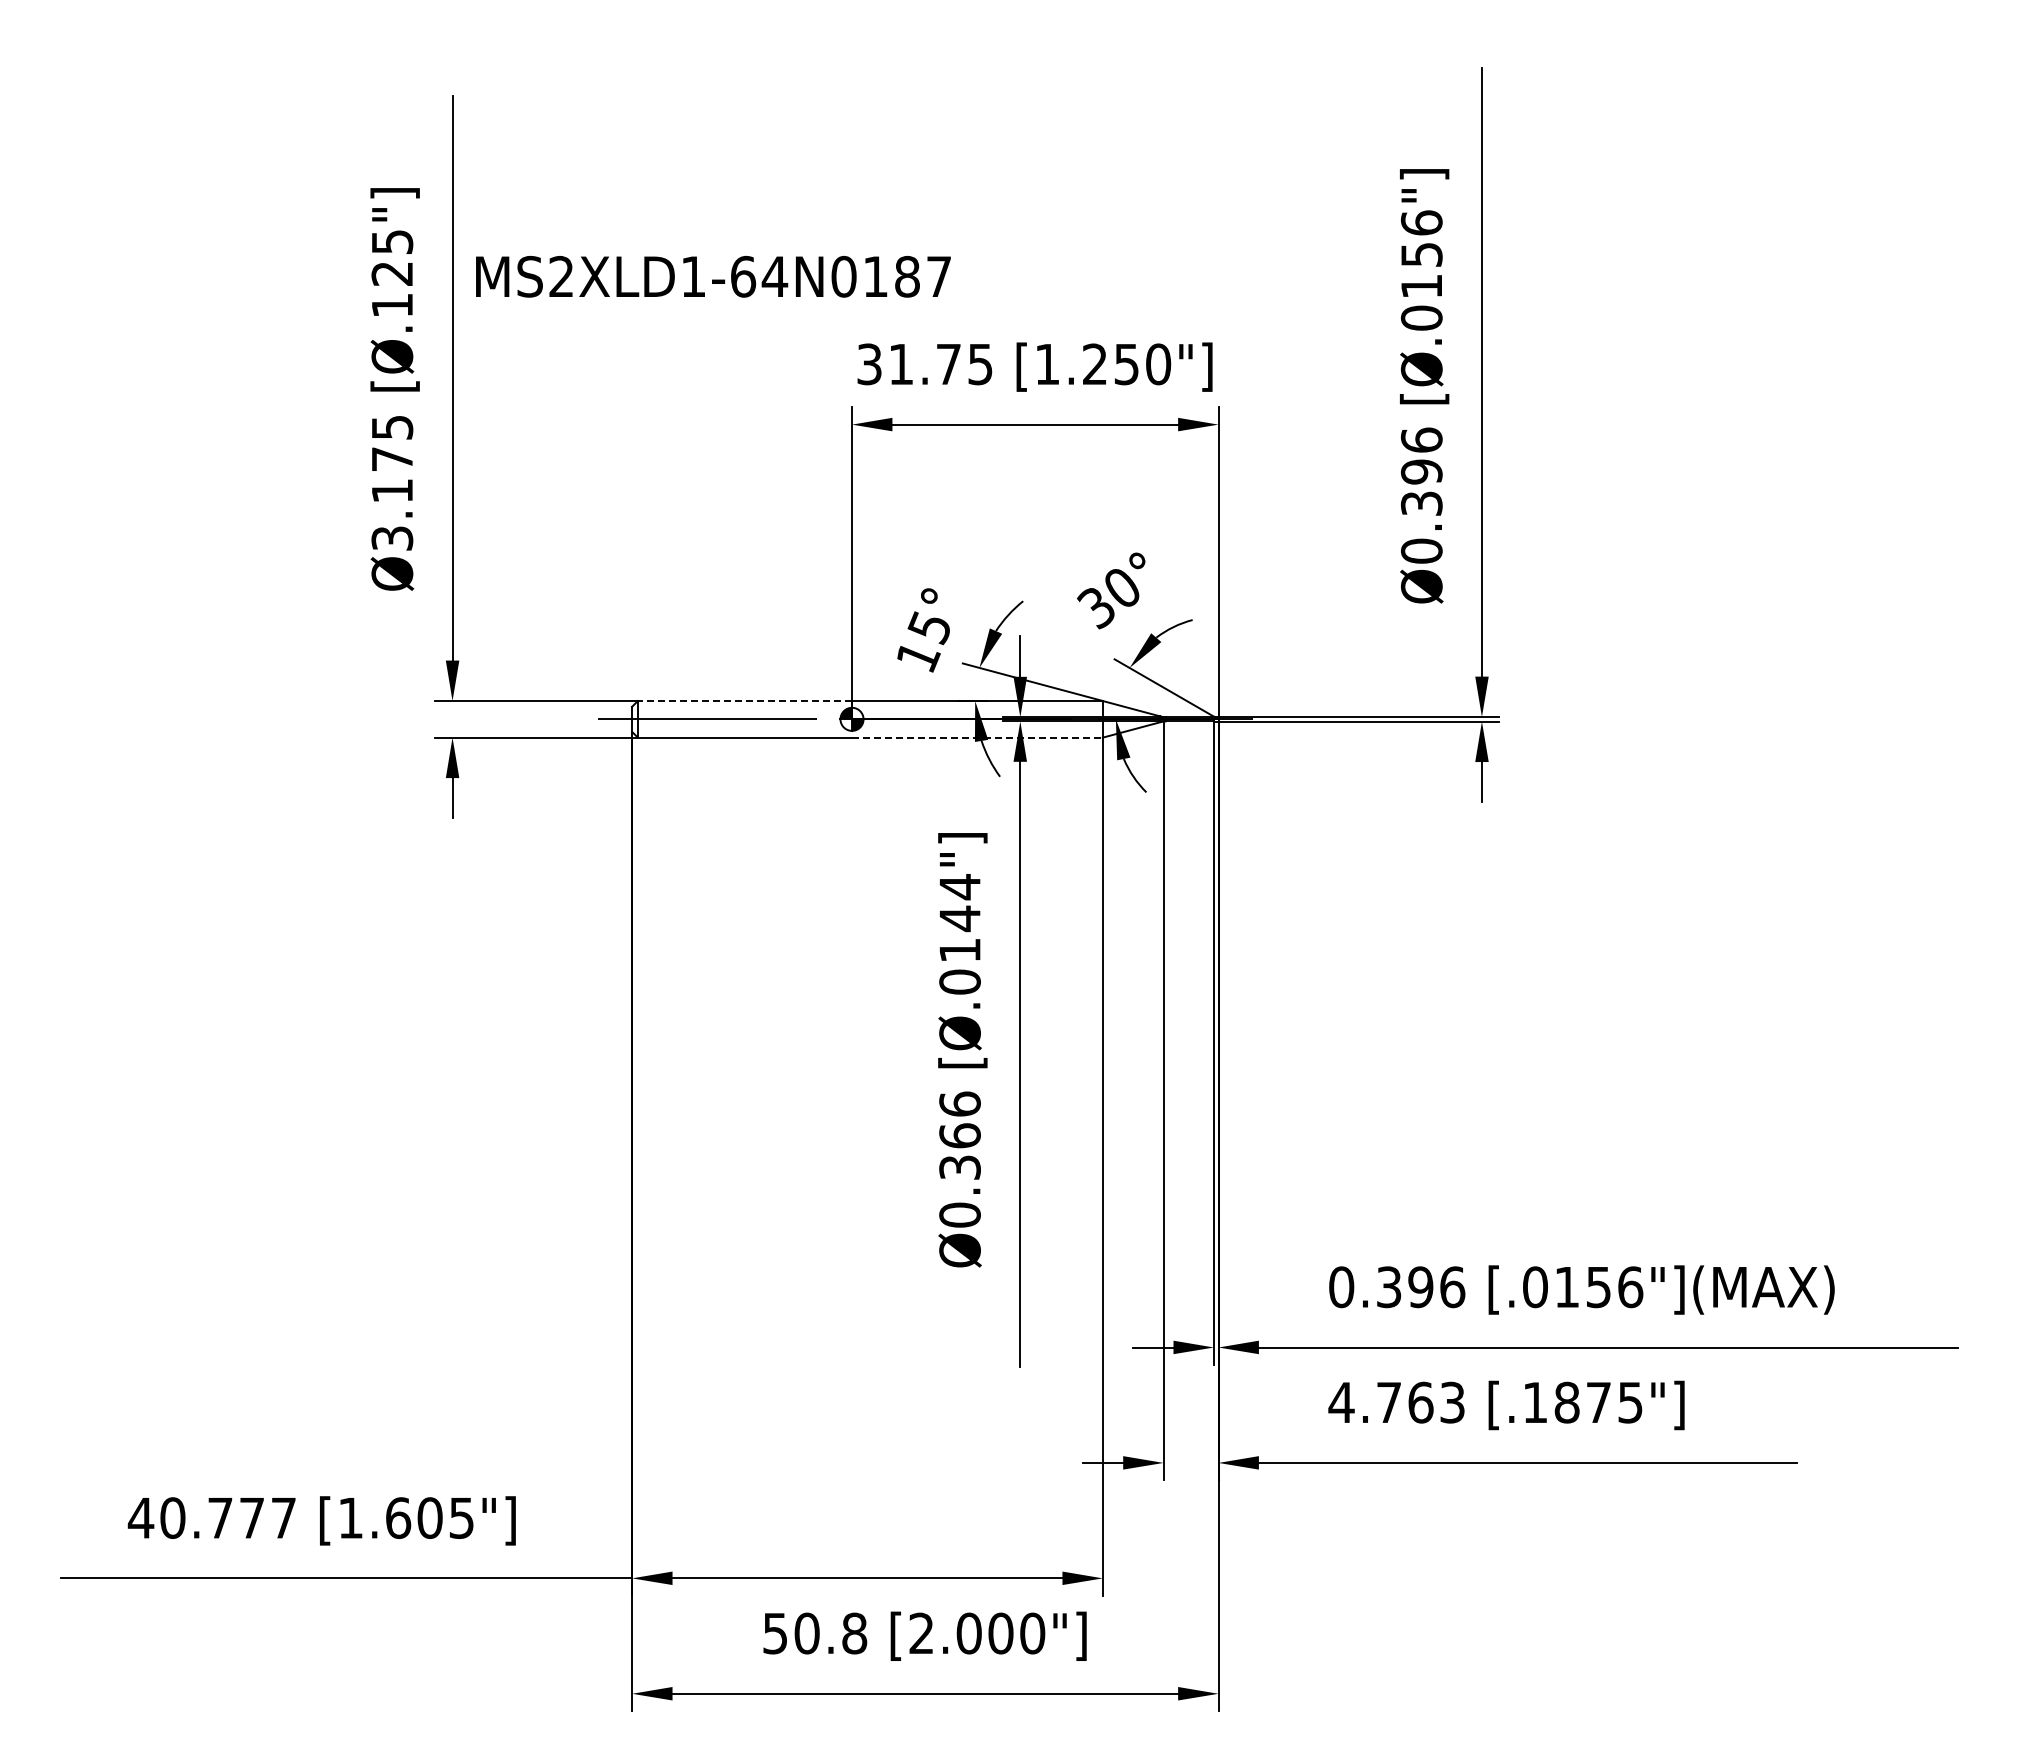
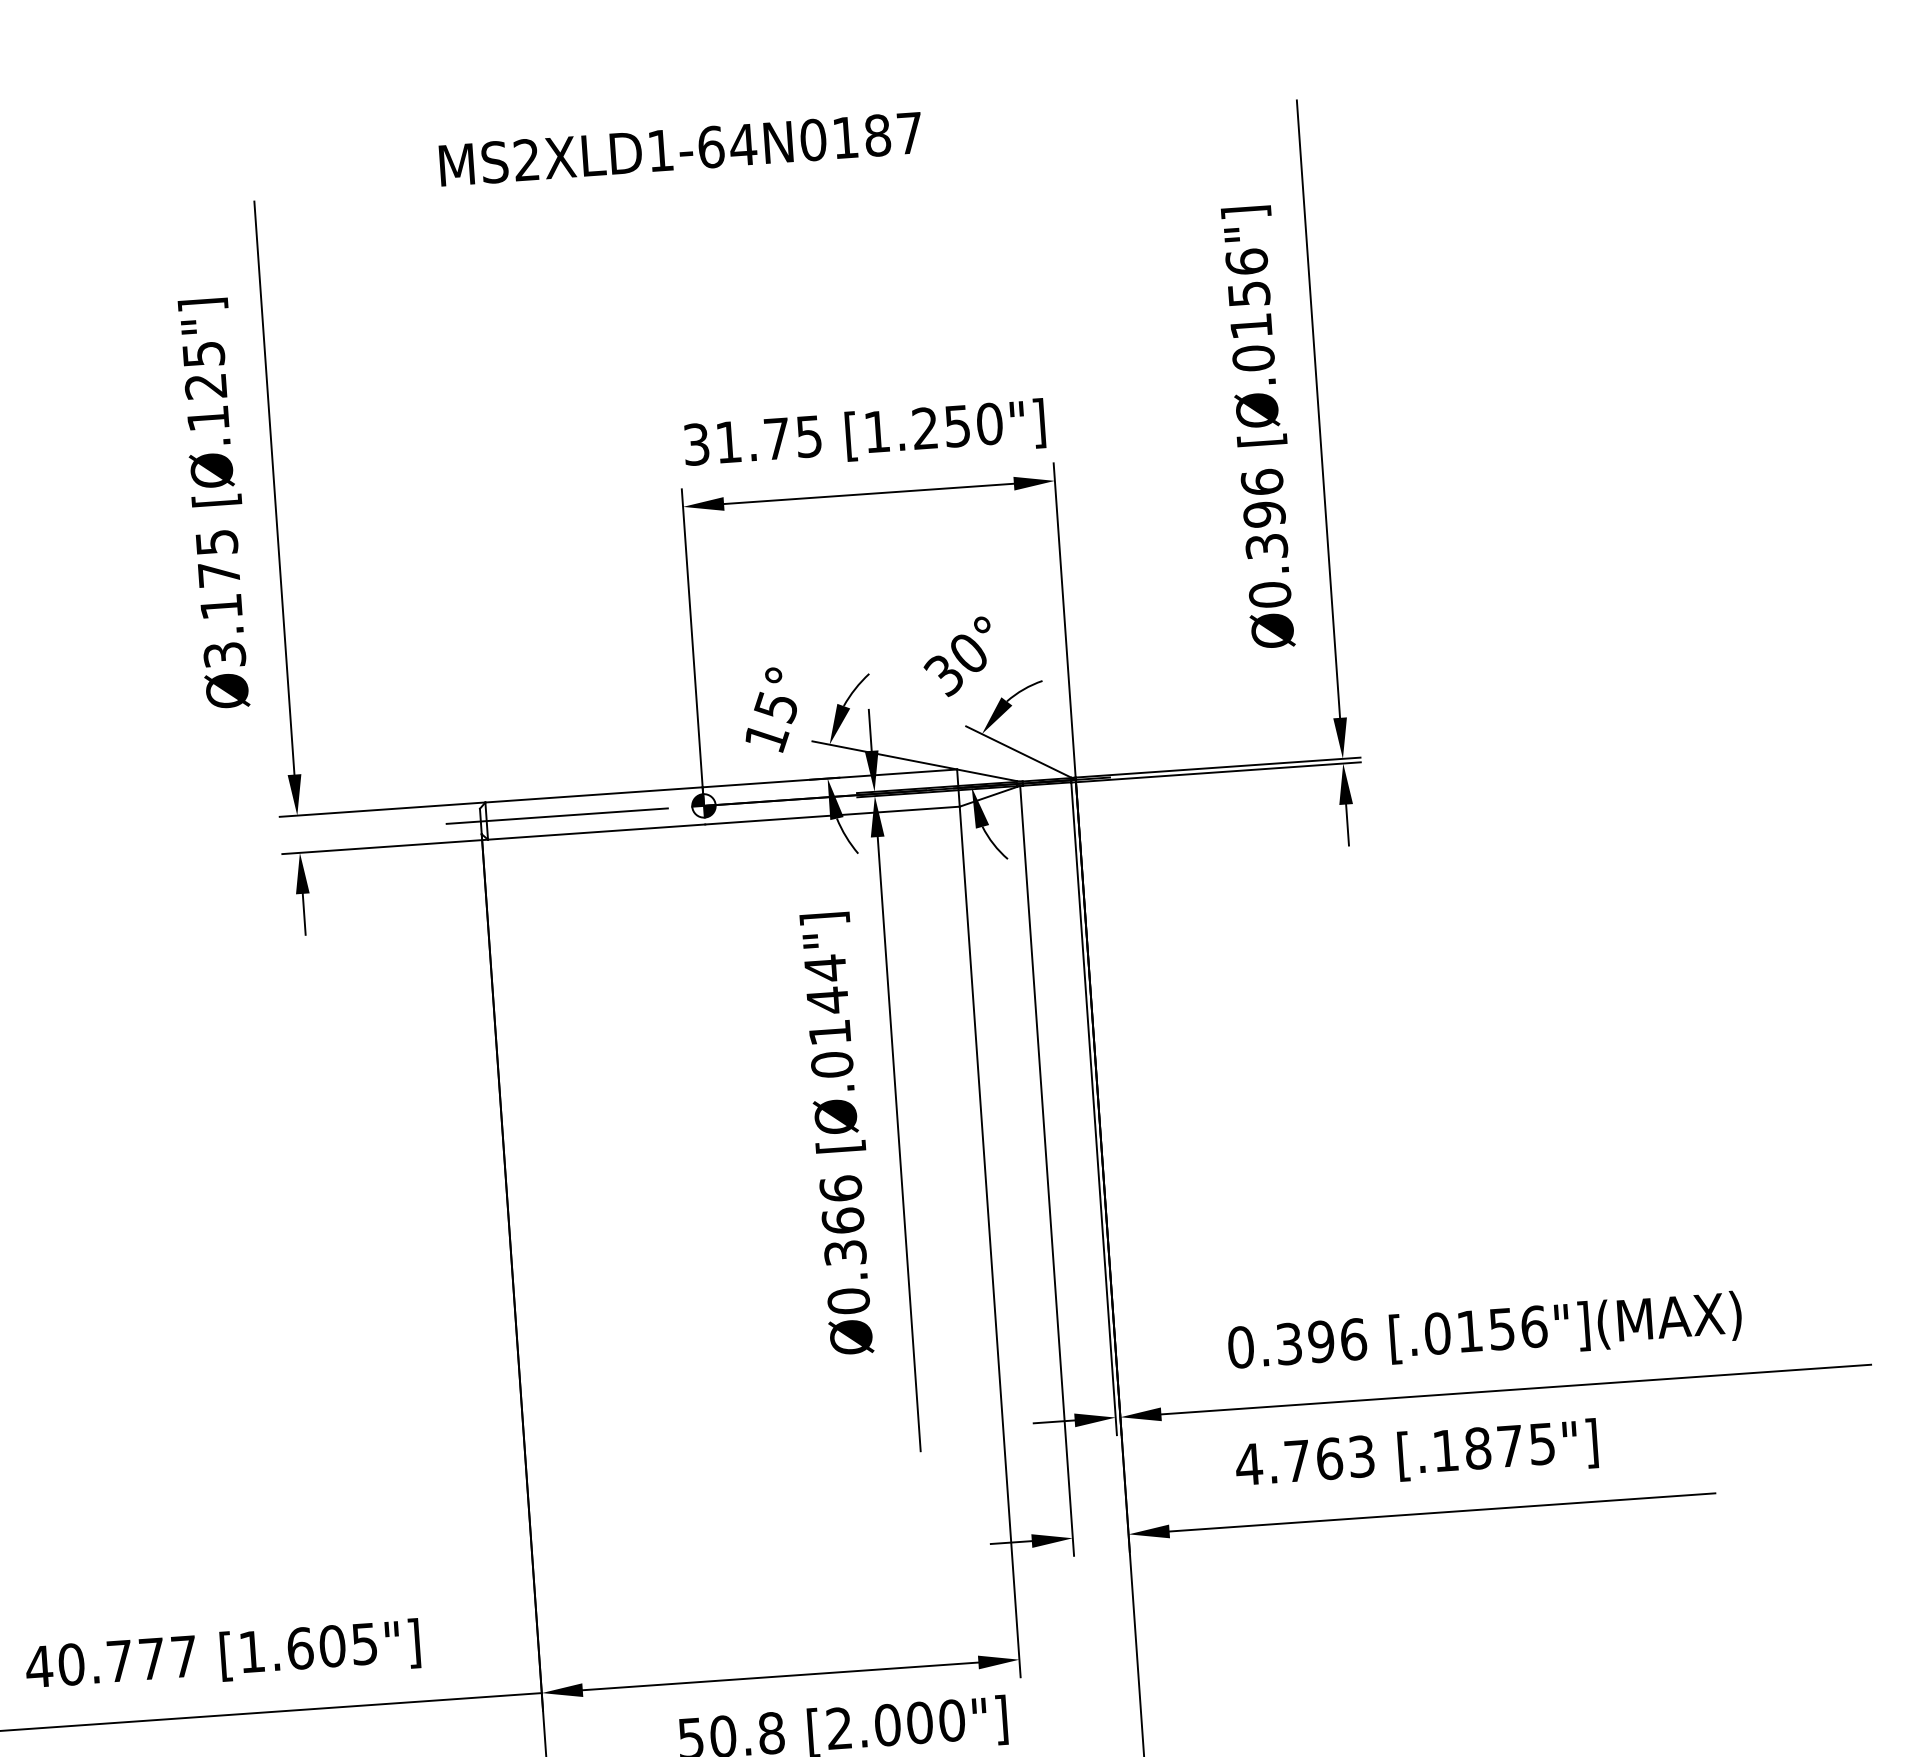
text: (713, 276) -> (680, 149), moved
line: (744, 701) -> (593, 795), dashed -> solid
line: (977, 737) -> (832, 815), dashed -> solid

